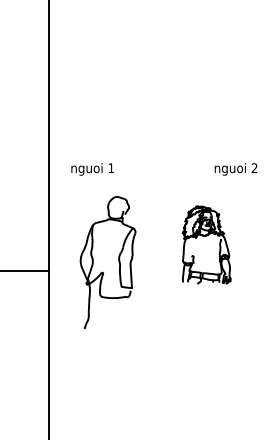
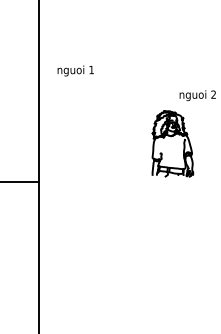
text: (92, 169) -> (75, 71), moved
part: (206, 244) -> (172, 143), moved
part: (102, 271) -> (84, 182), removed

